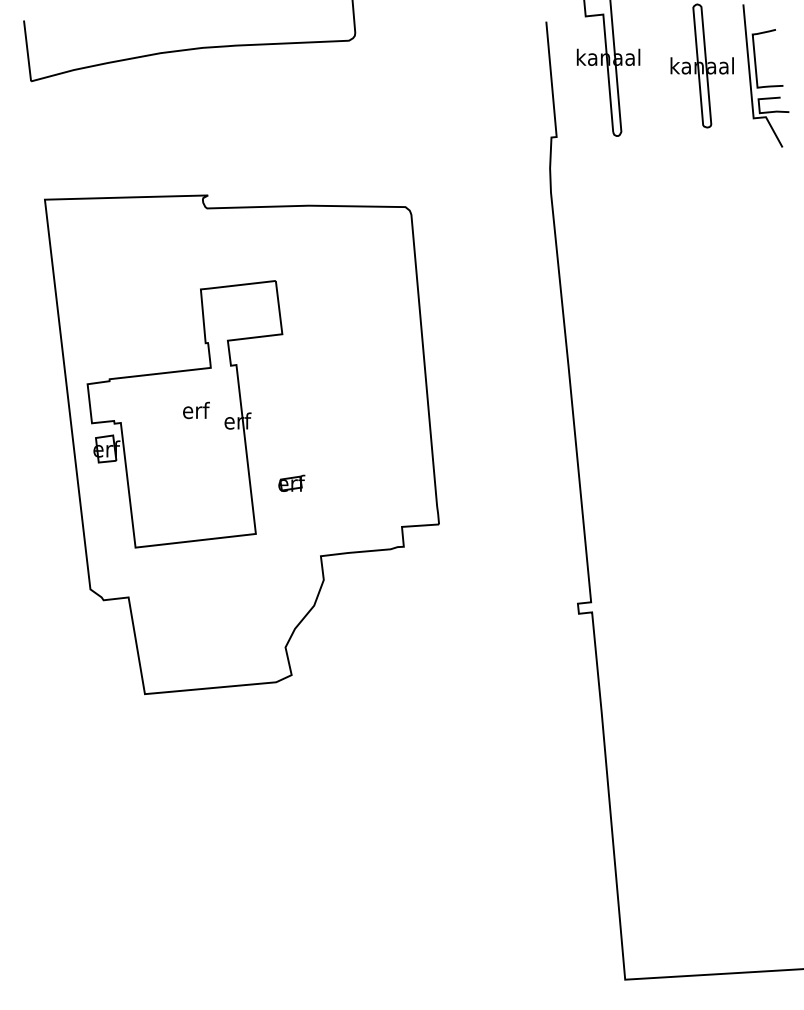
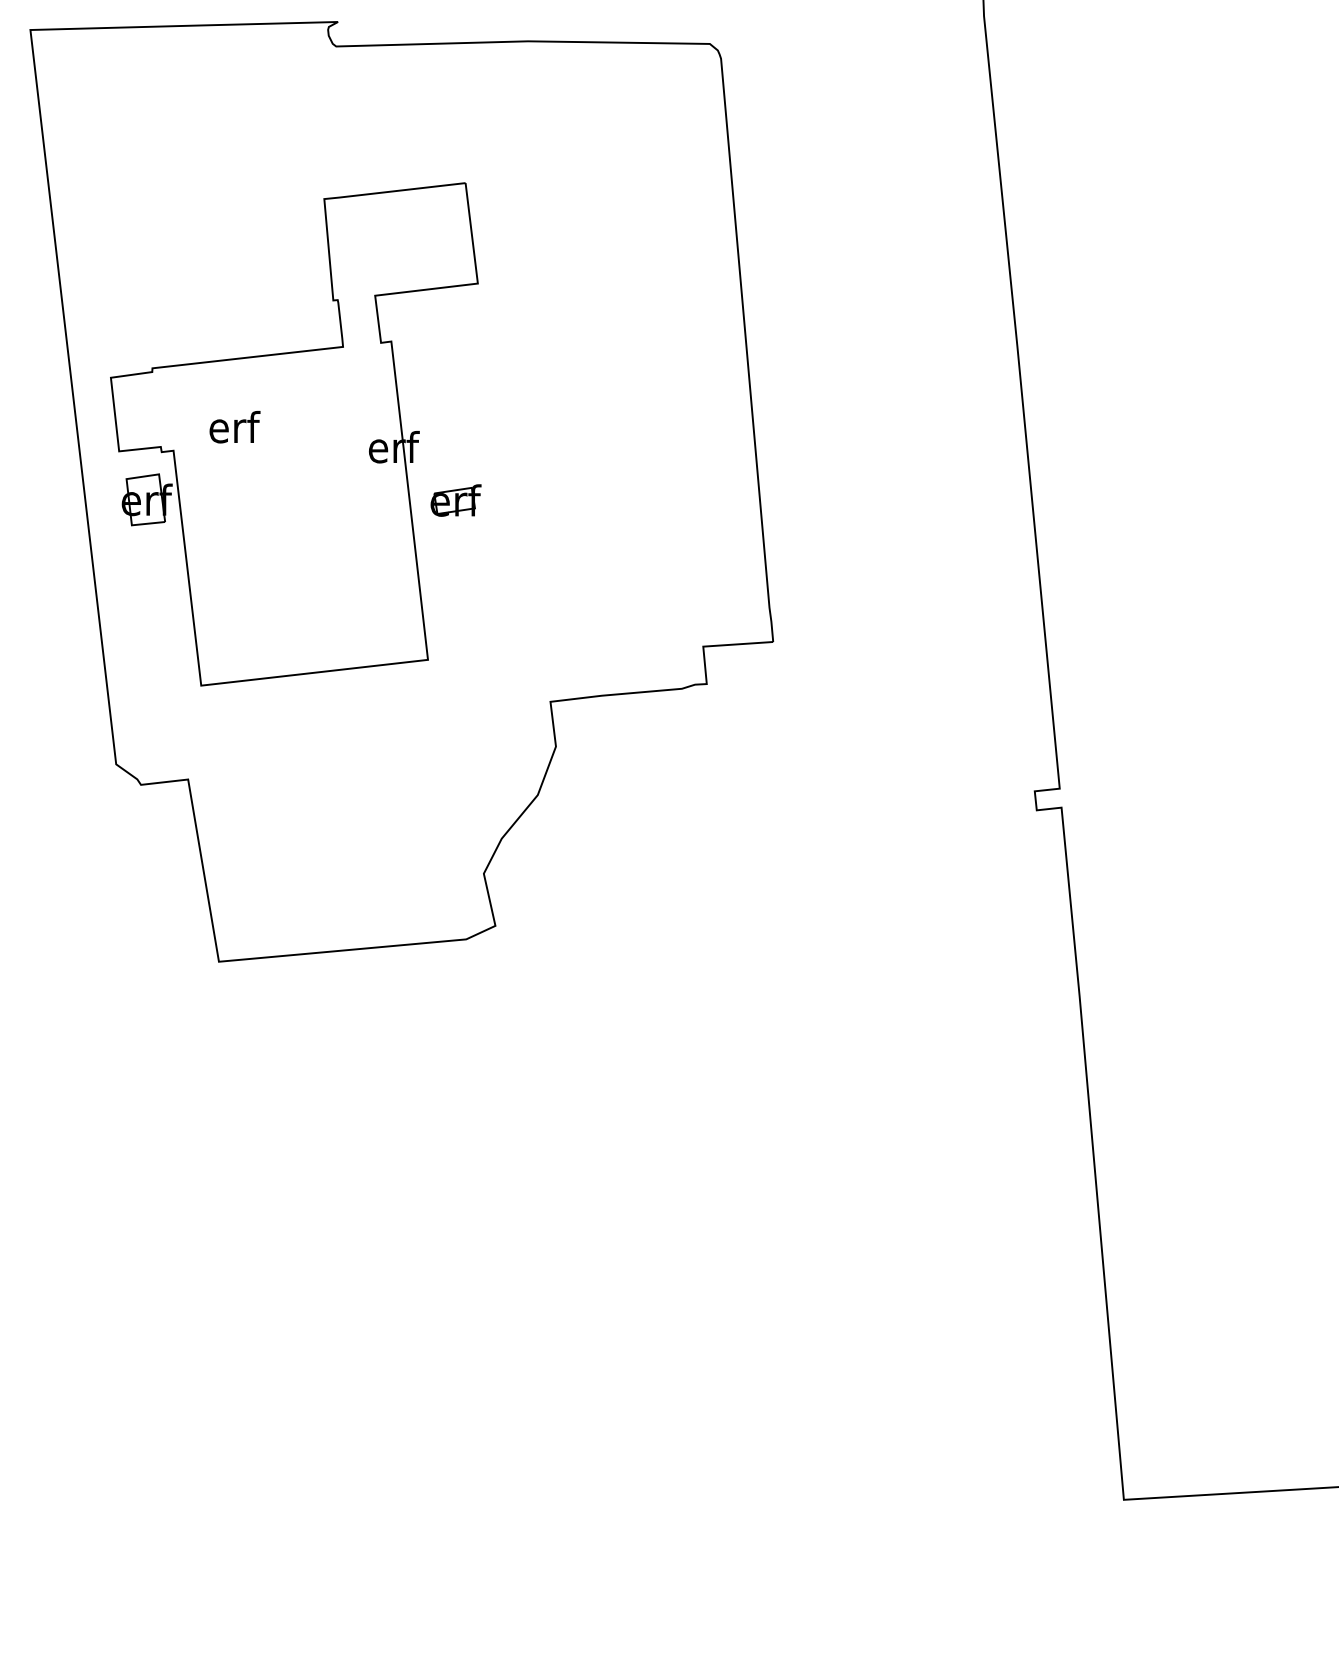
text: (196, 410) -> (235, 427), moved
part: (291, 482) -> (455, 498), moved

